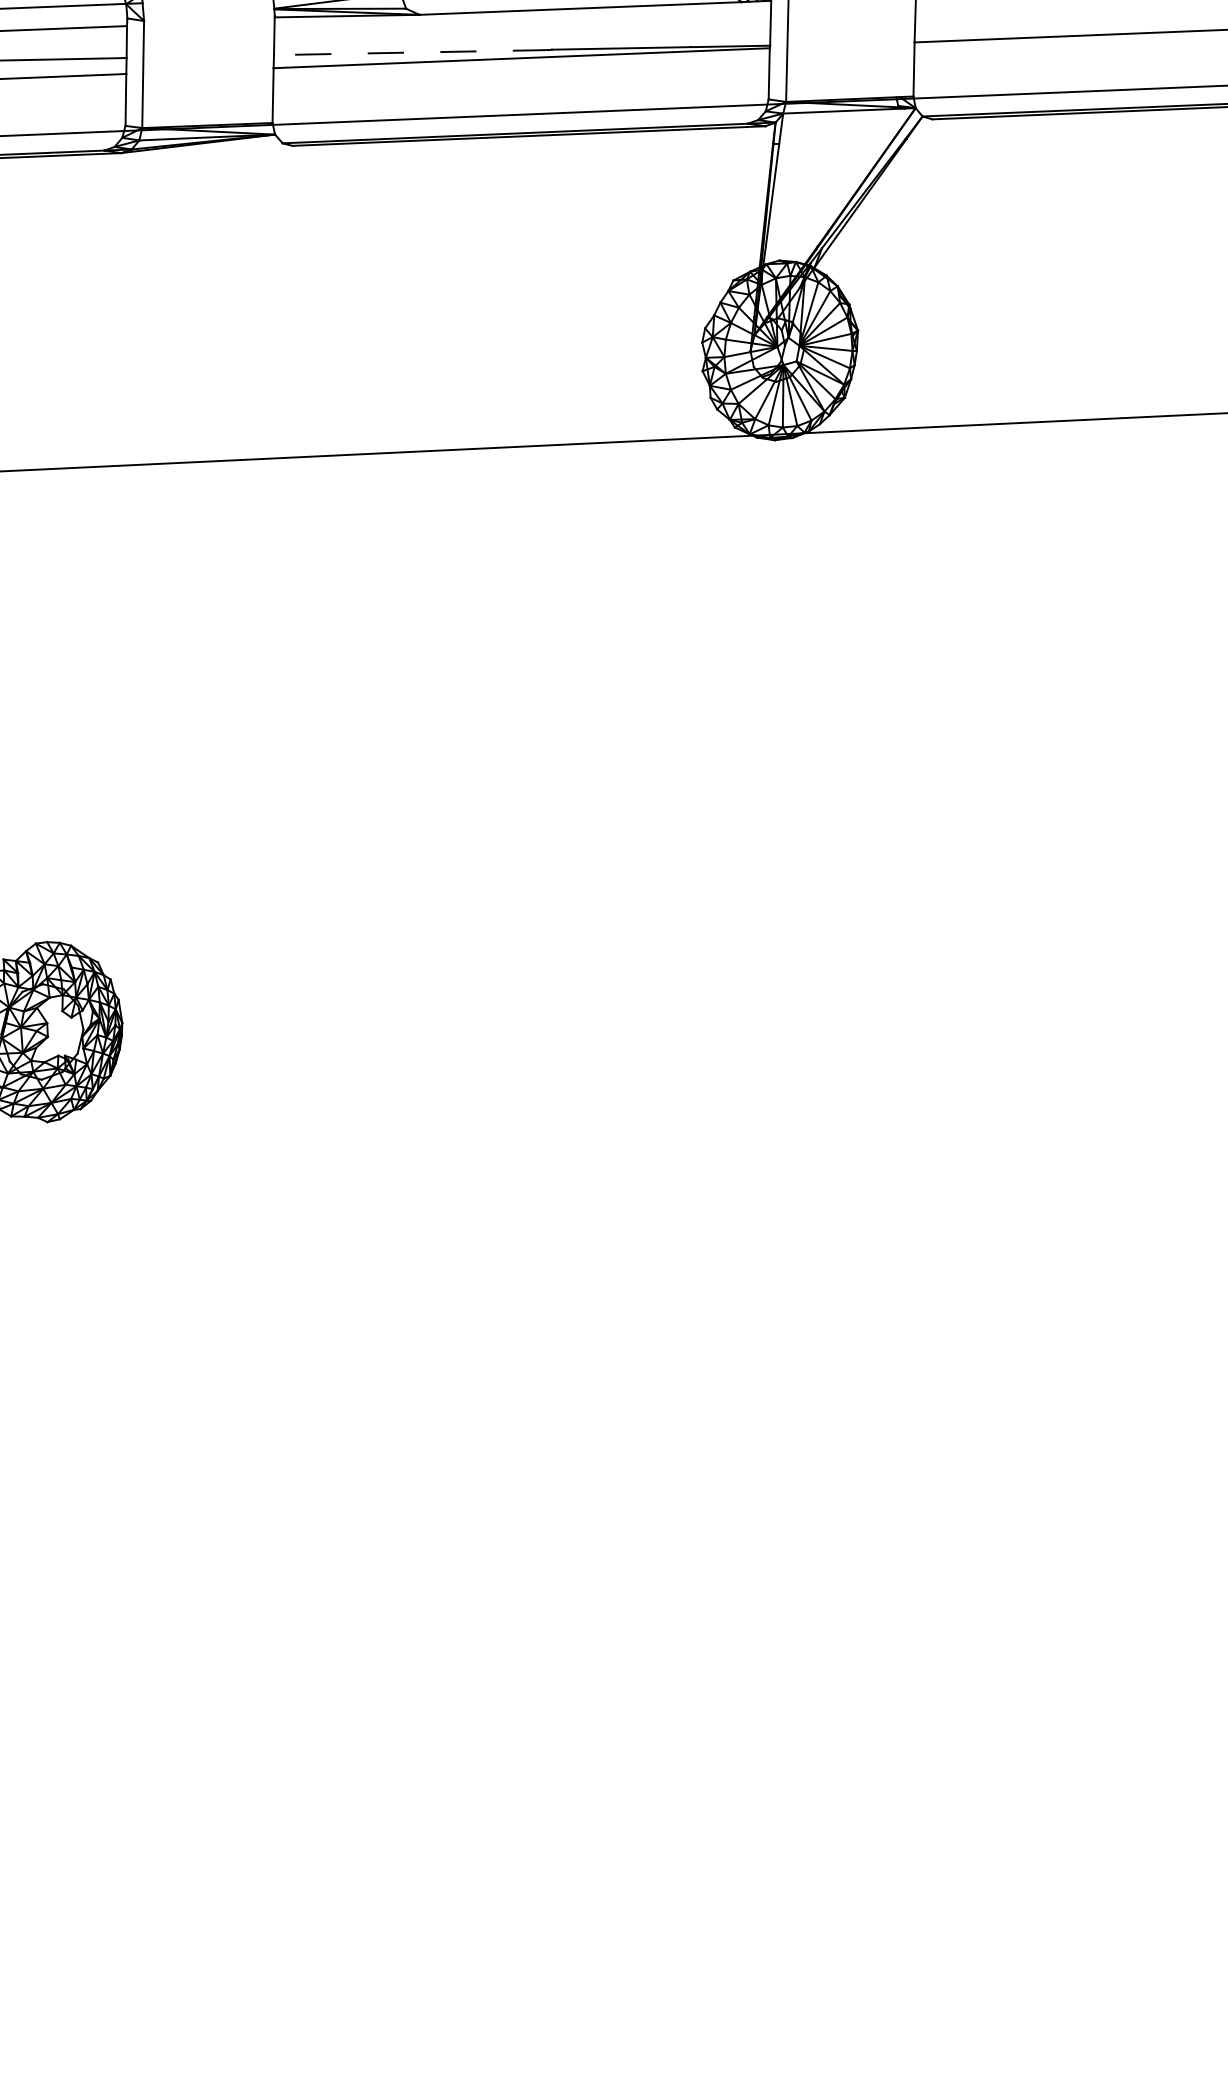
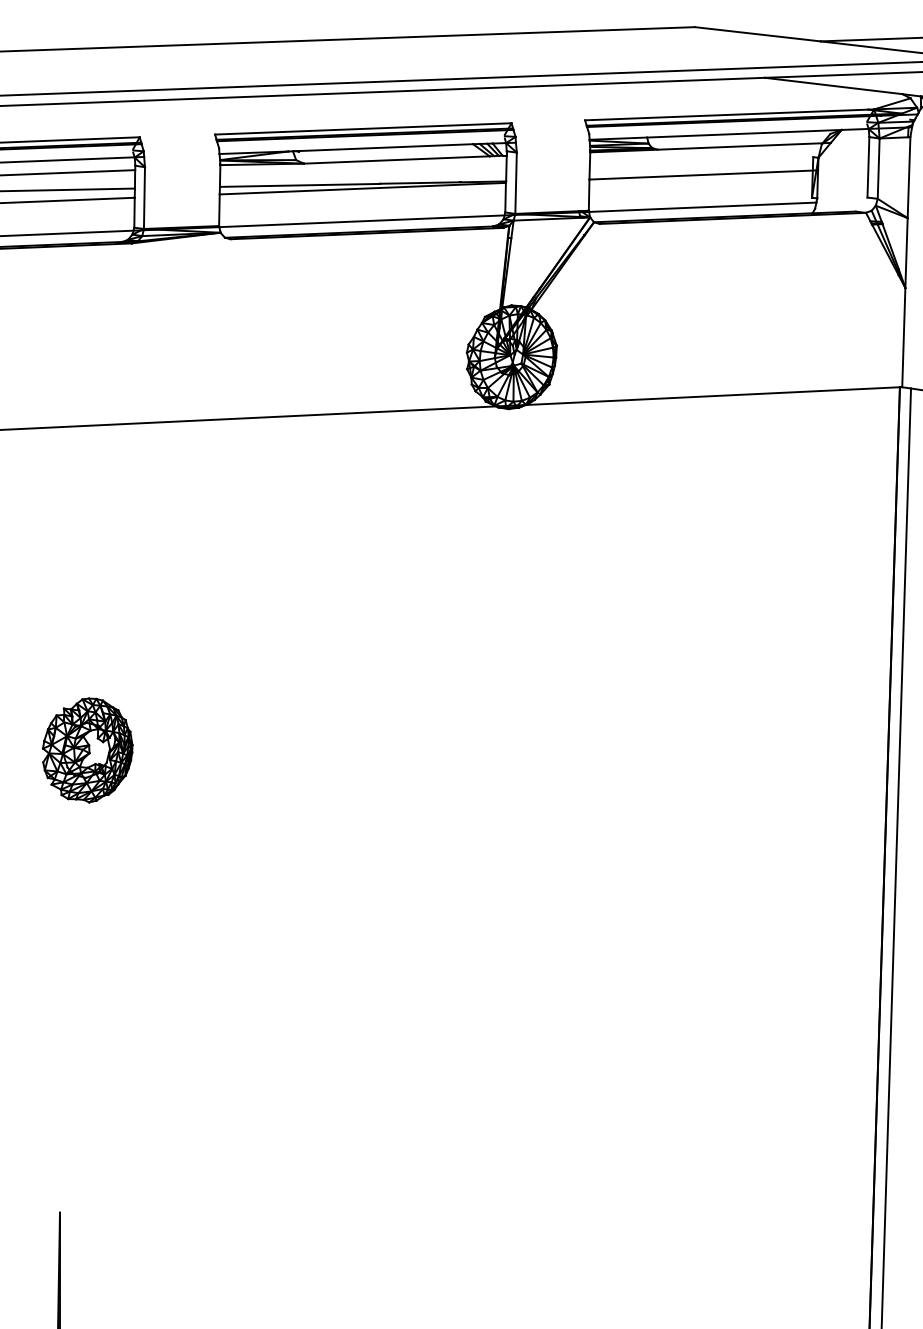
line: (410, 52) -> (298, 185), dashed -> solid

